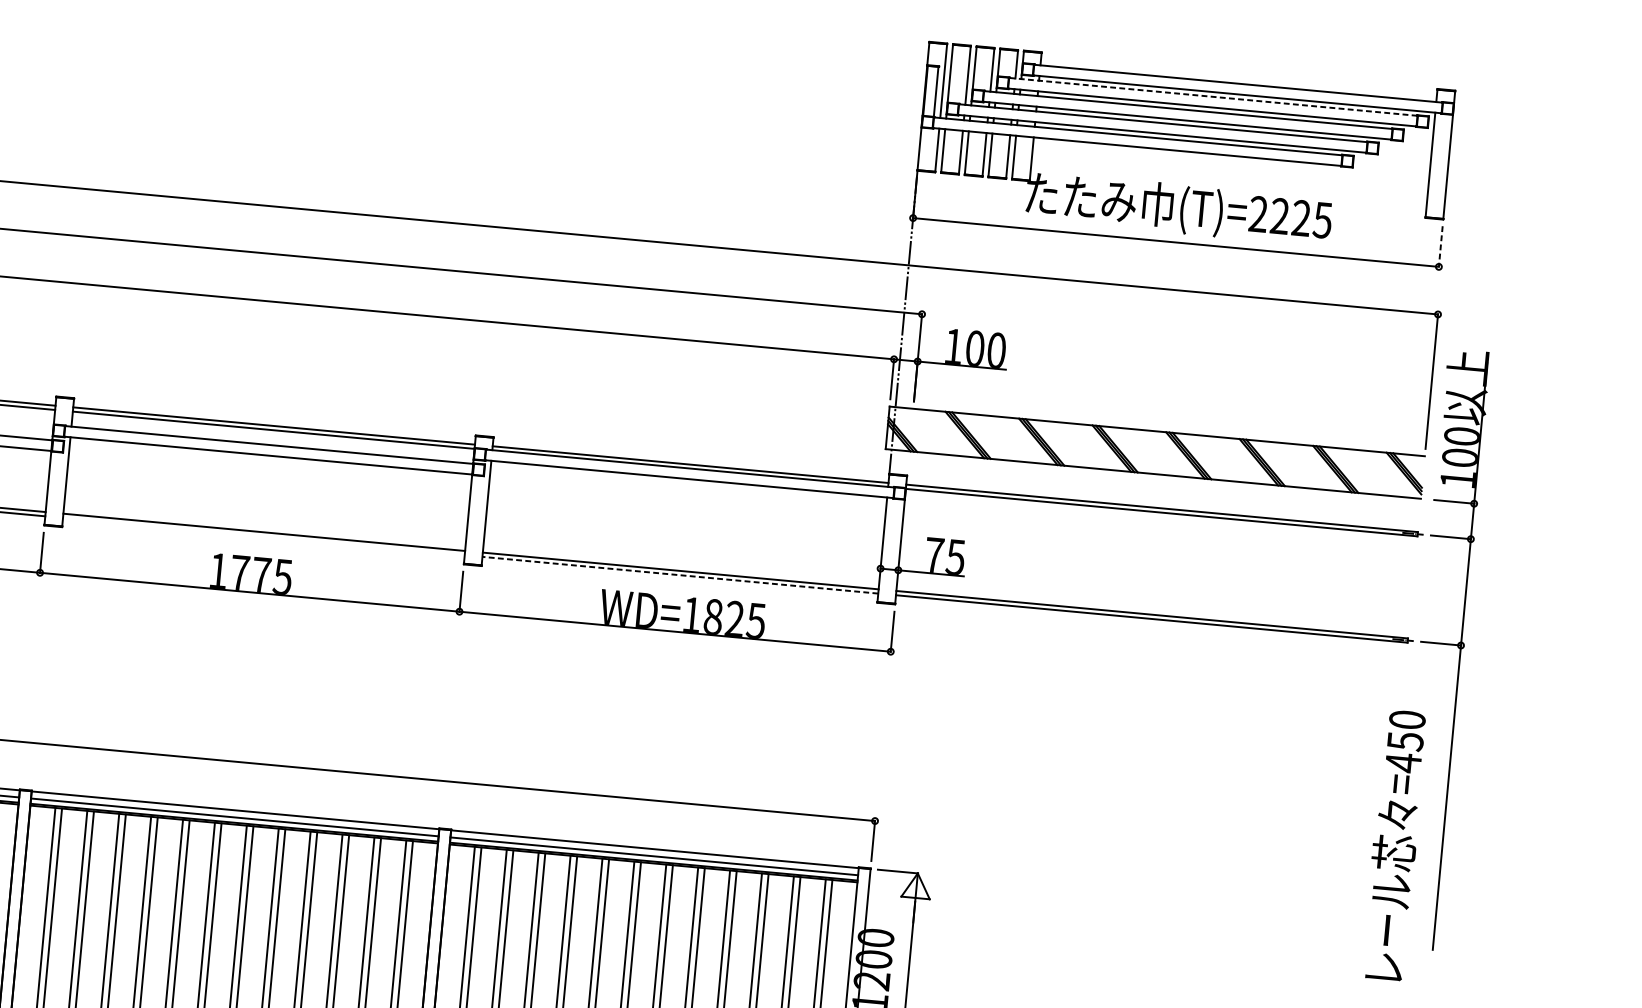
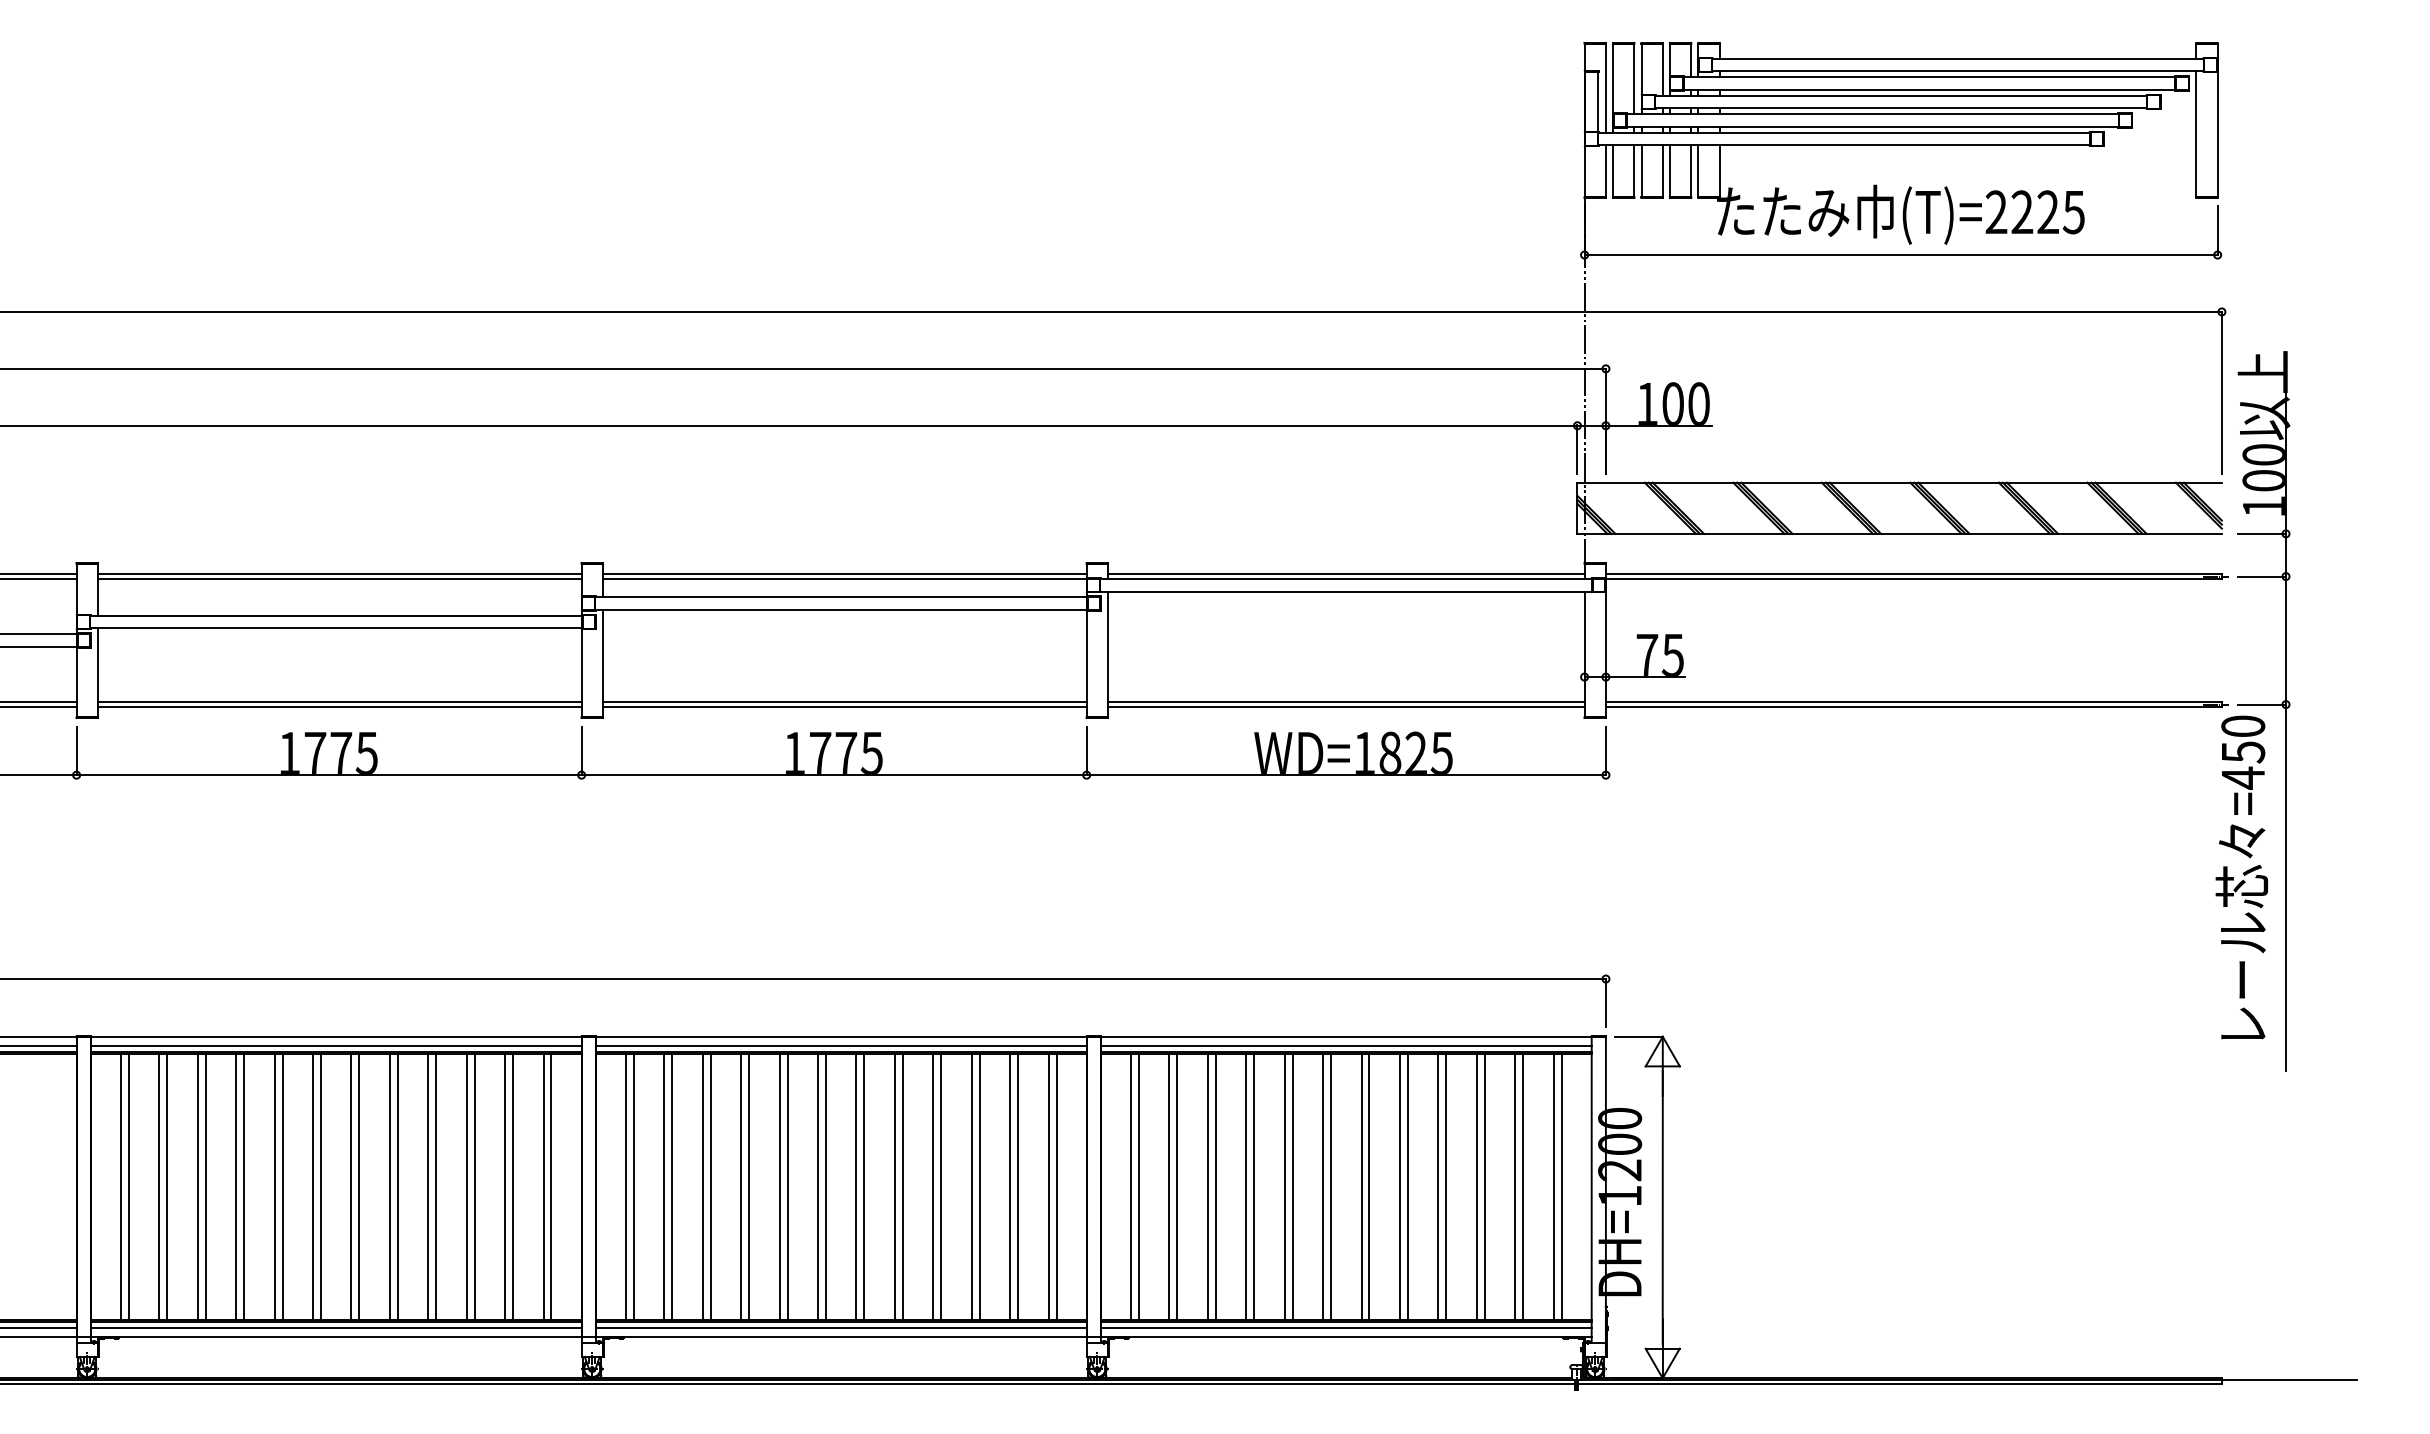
line: (1213, 97) -> (1929, 77), dashed -> solid
line: (1440, 246) -> (2217, 230), dashed -> solid
line: (263, 536) -> (844, 707), added
line: (679, 575) -> (1345, 707), dashed -> solid
text: (1394, 845) -> (2241, 877), moved

